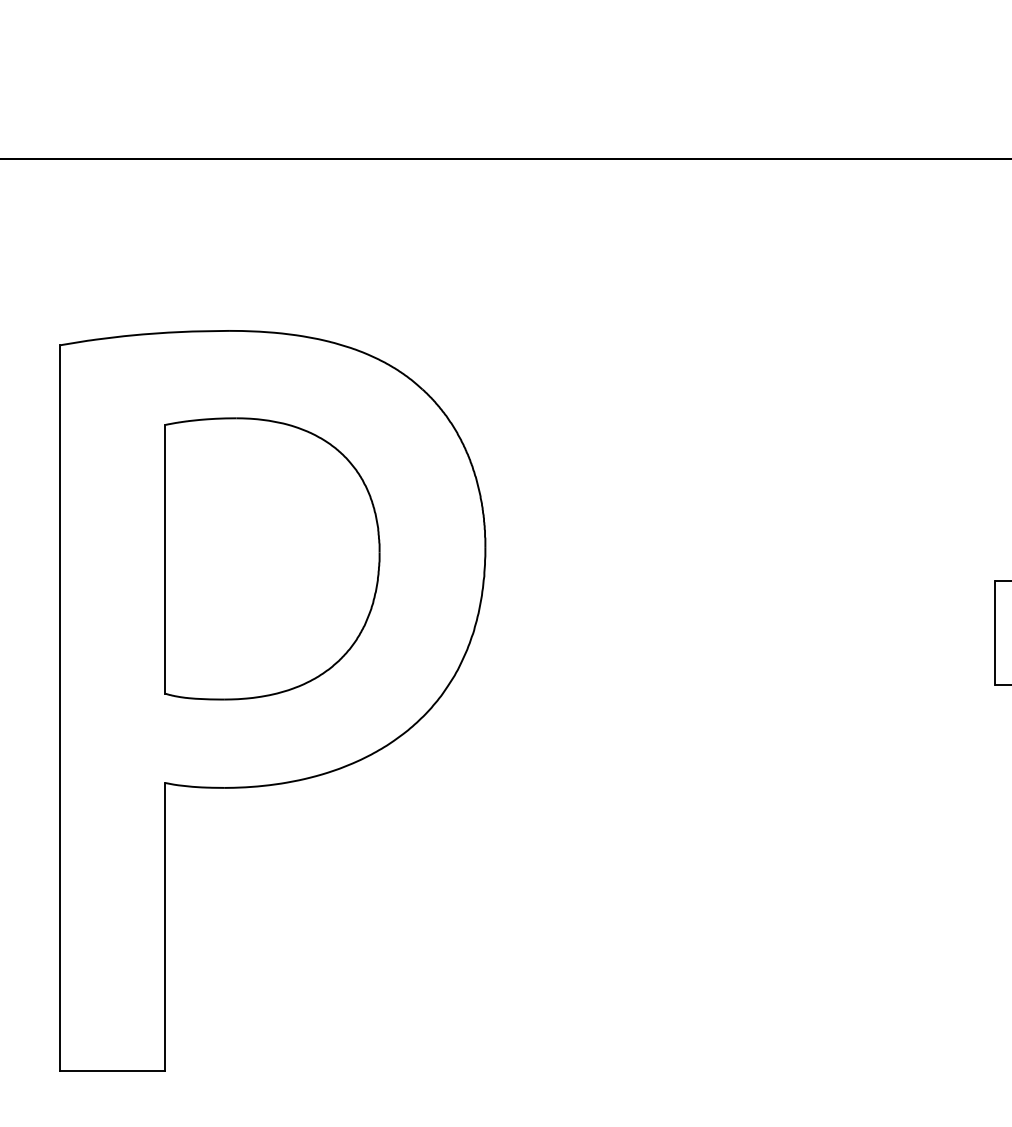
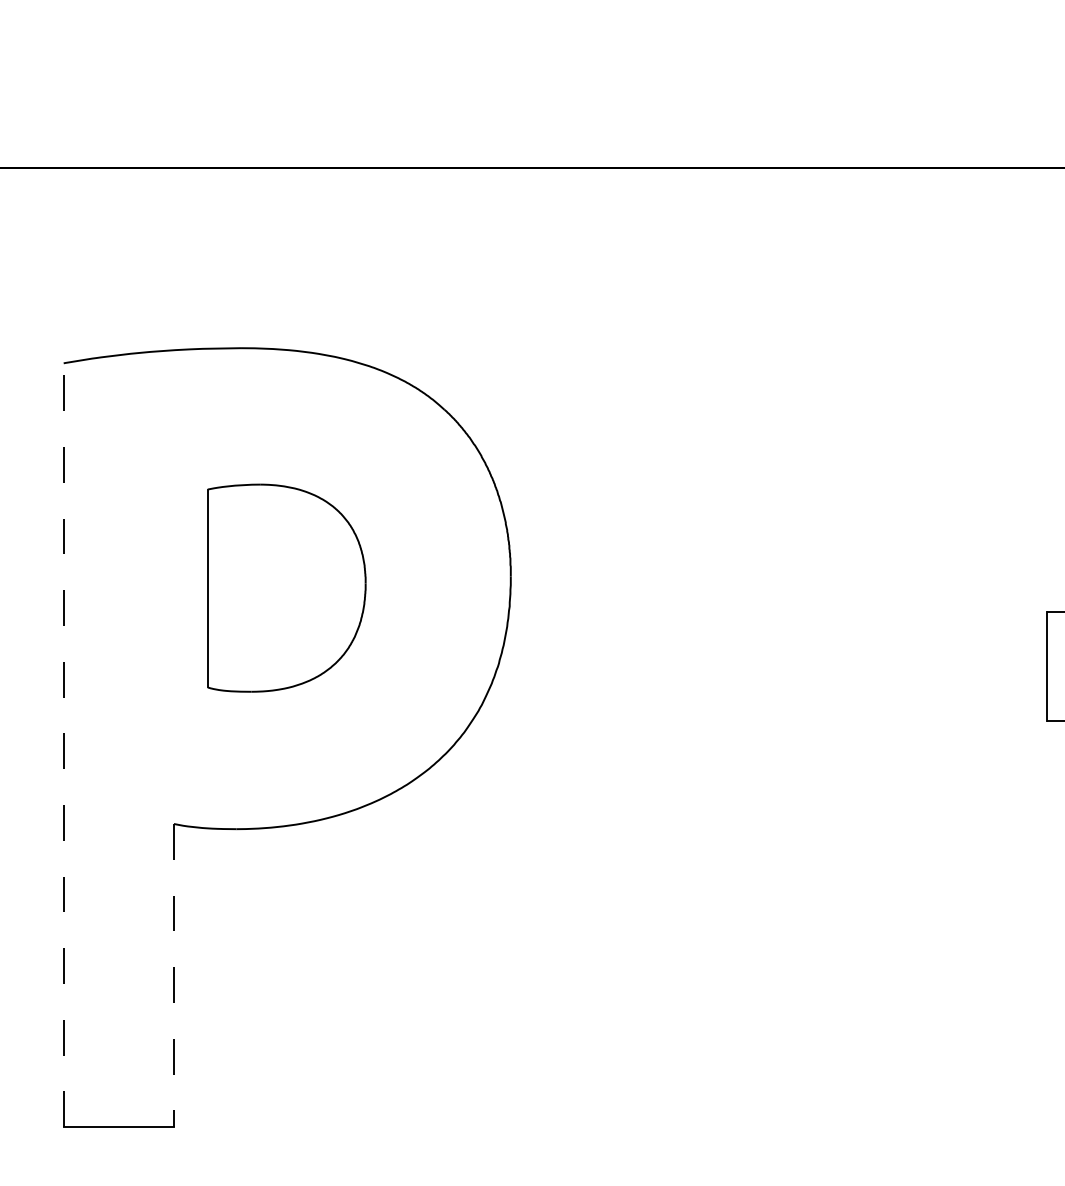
part: (272, 558) -> (286, 587), size x0.7
line: (60, 708) -> (63, 745), solid -> dashed
line: (165, 927) -> (174, 976), solid -> dashed

